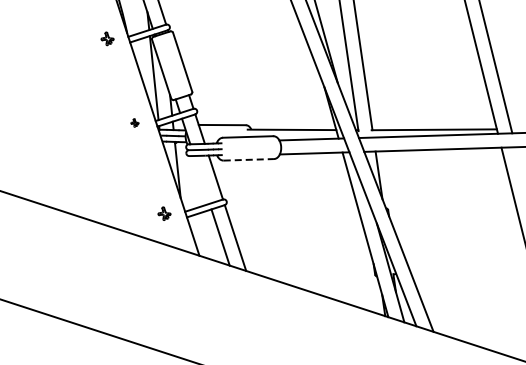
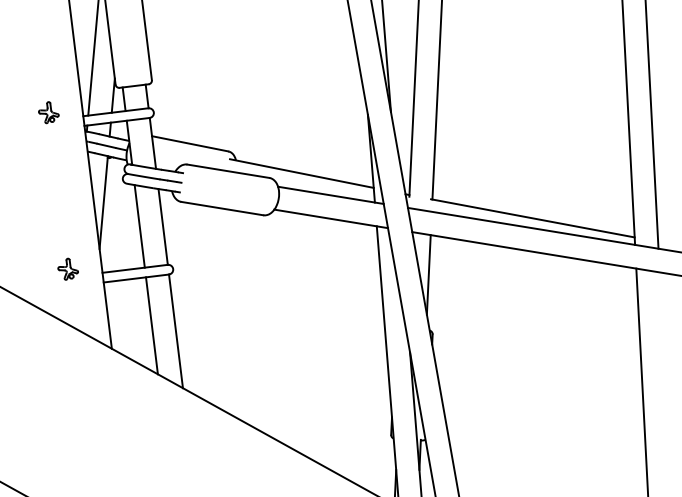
part: (134, 122) -> (48, 111), size x1.67
line: (249, 159) -> (223, 208), dashed -> solid
line: (201, 179) -> (139, 225), added

